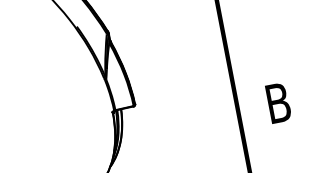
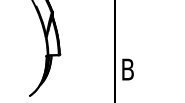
text: (277, 103) -> (127, 69), moved

